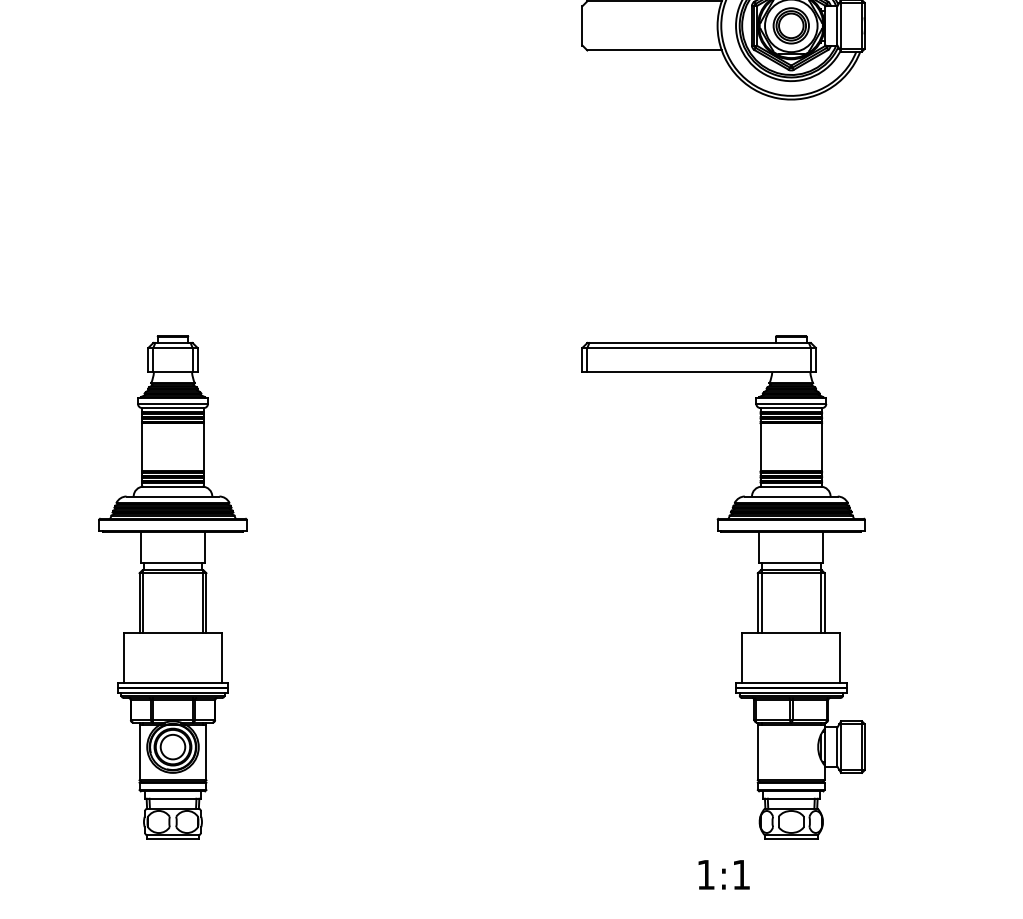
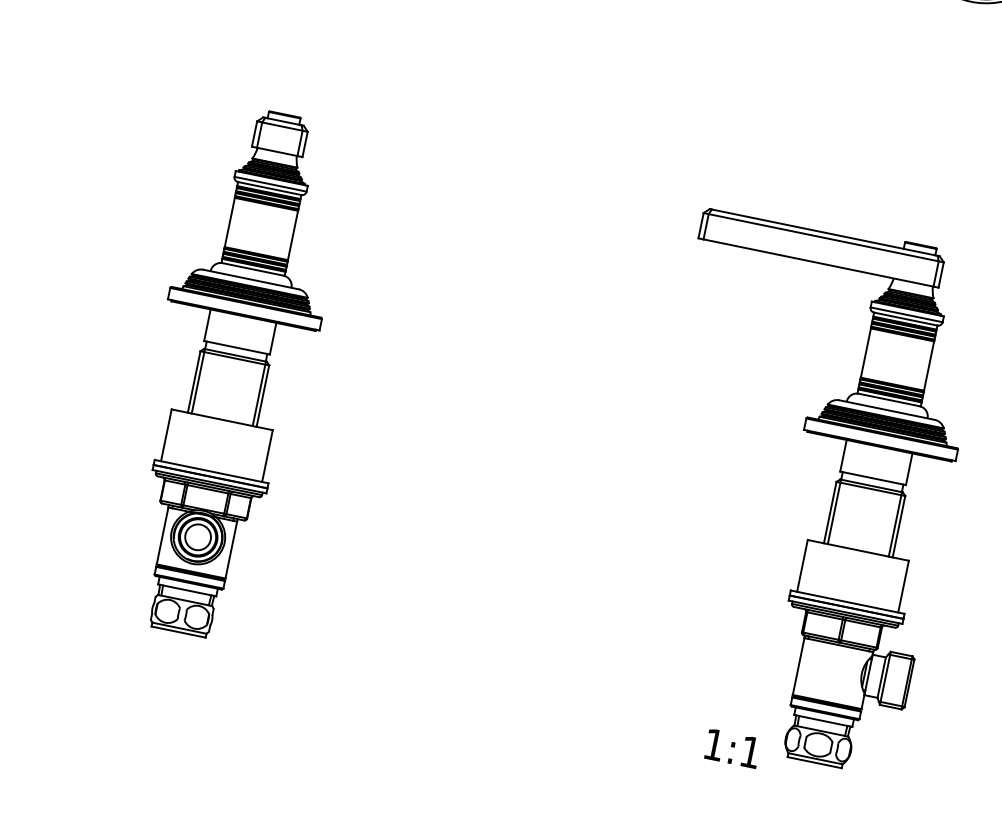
text: (723, 874) -> (732, 748), moved

